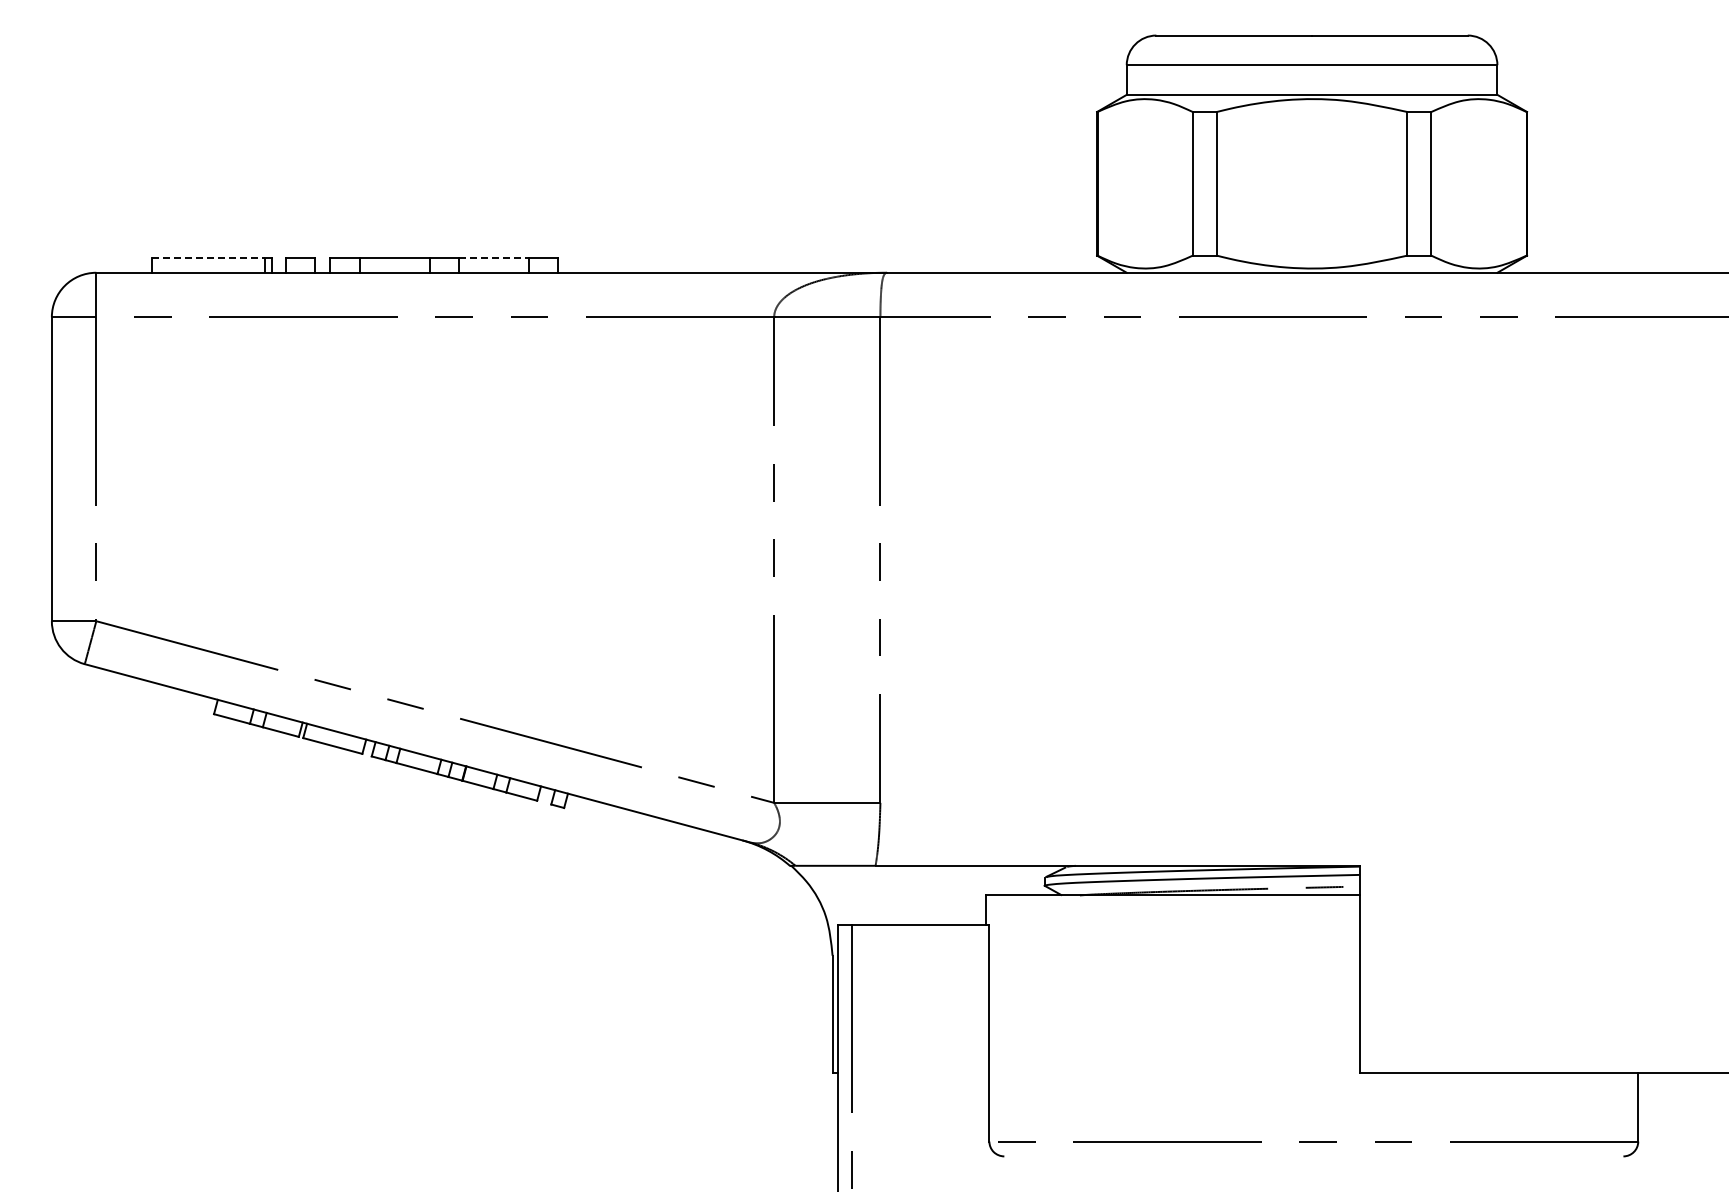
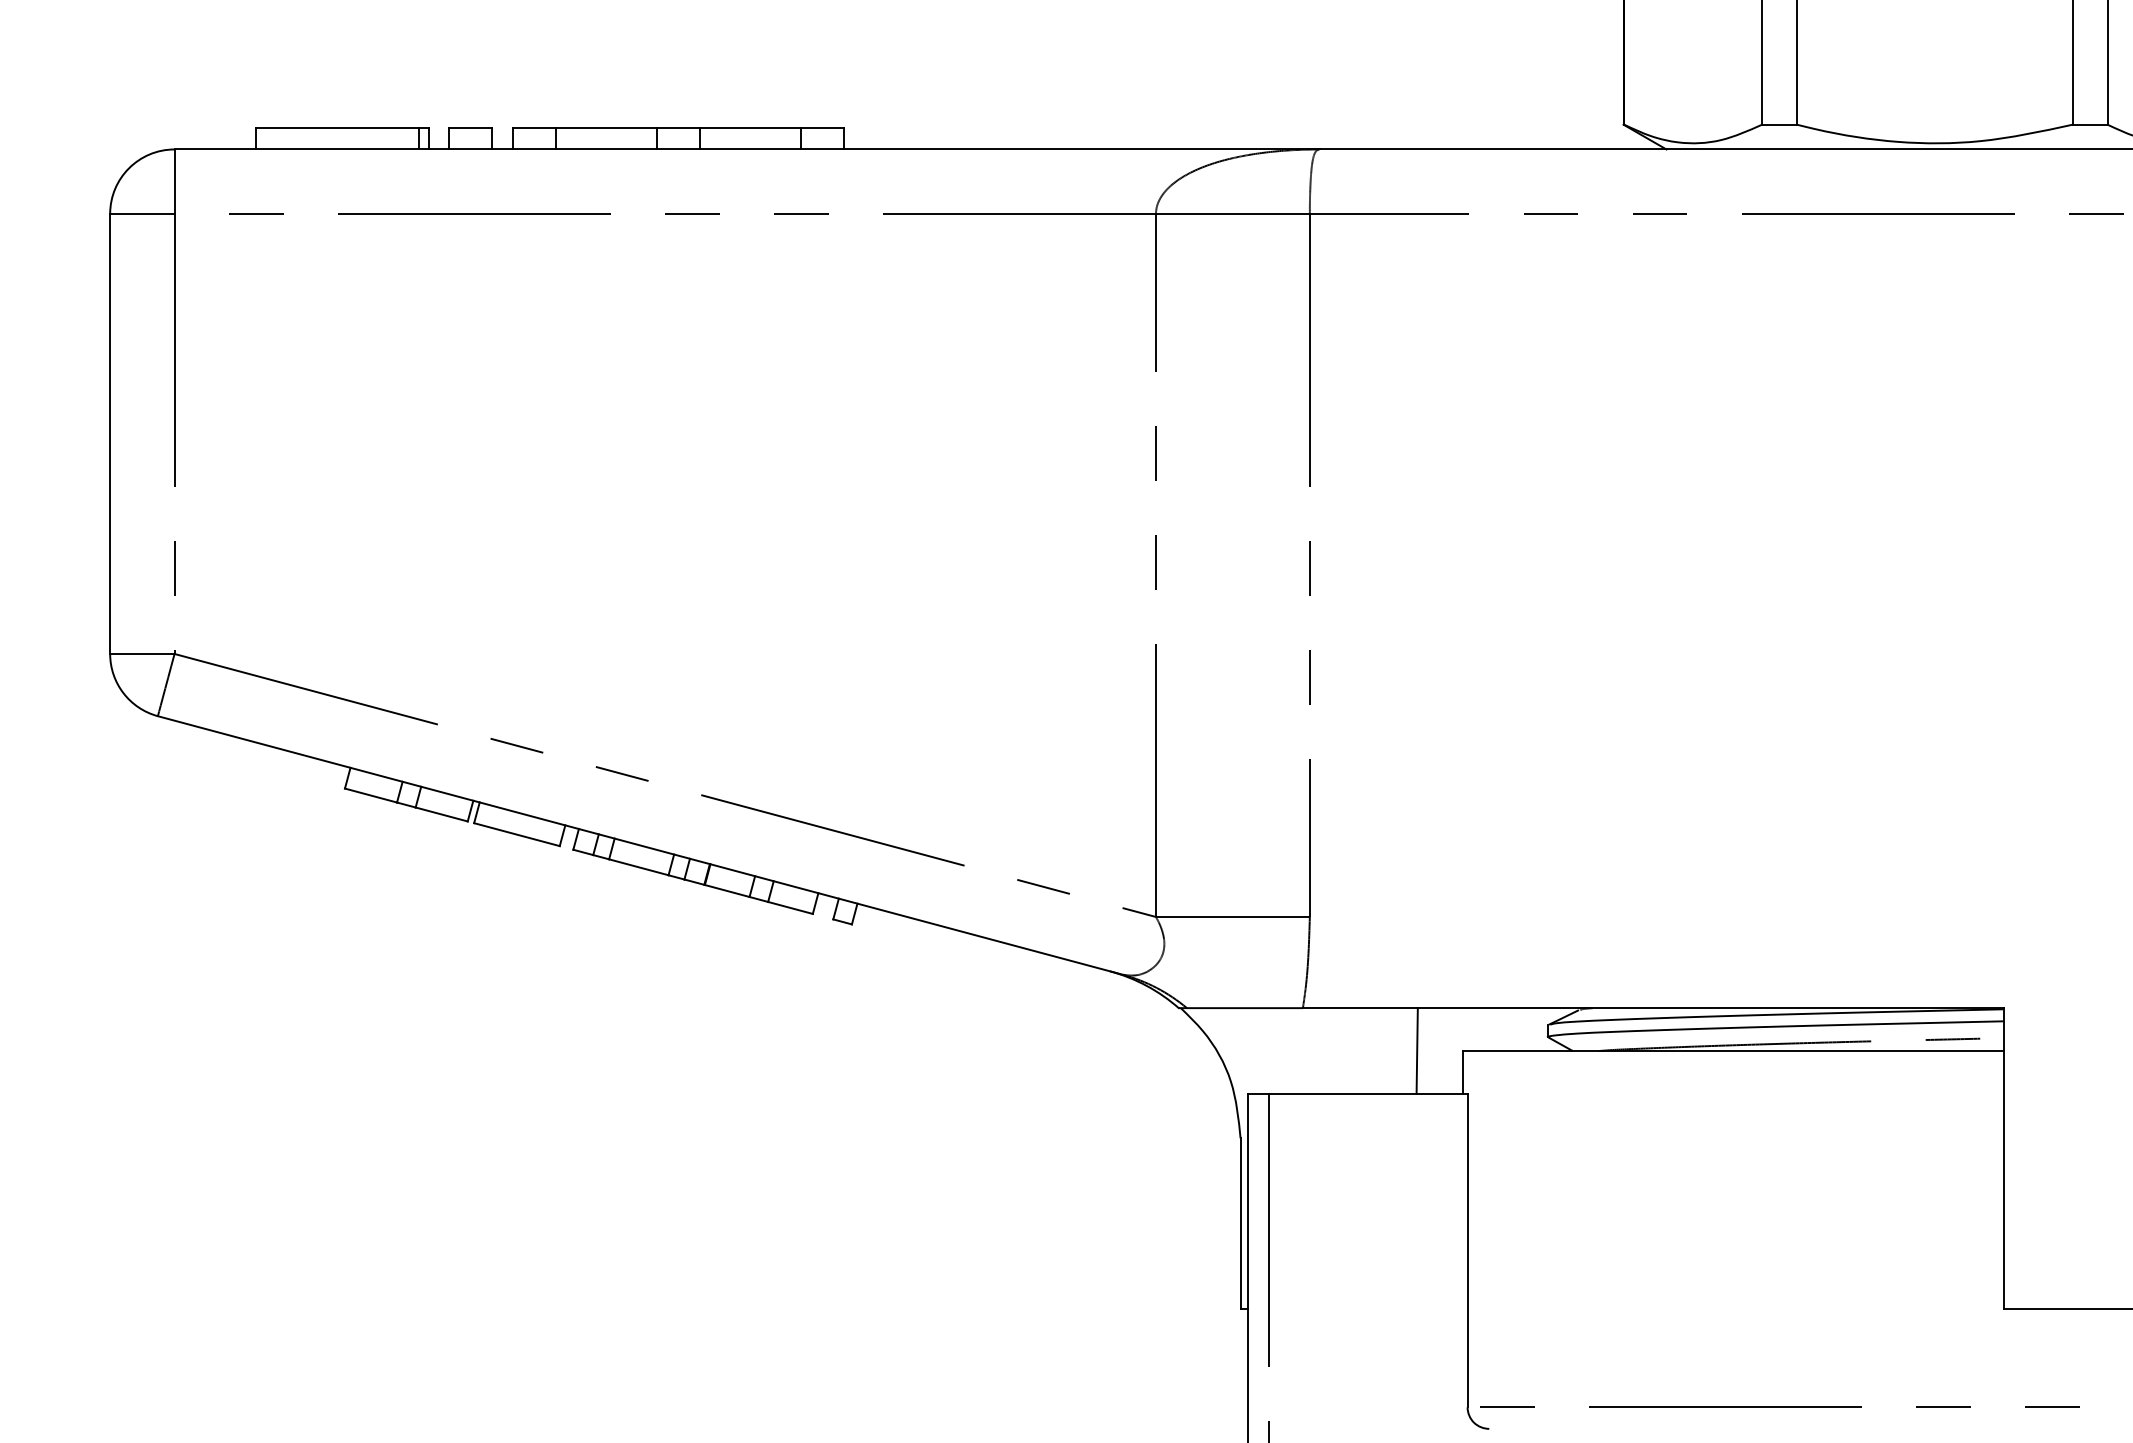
line: (209, 257) -> (338, 127), dashed -> solid
line: (494, 257) -> (751, 127), dashed -> solid
line: (954, 895) -> (1417, 1051), added

